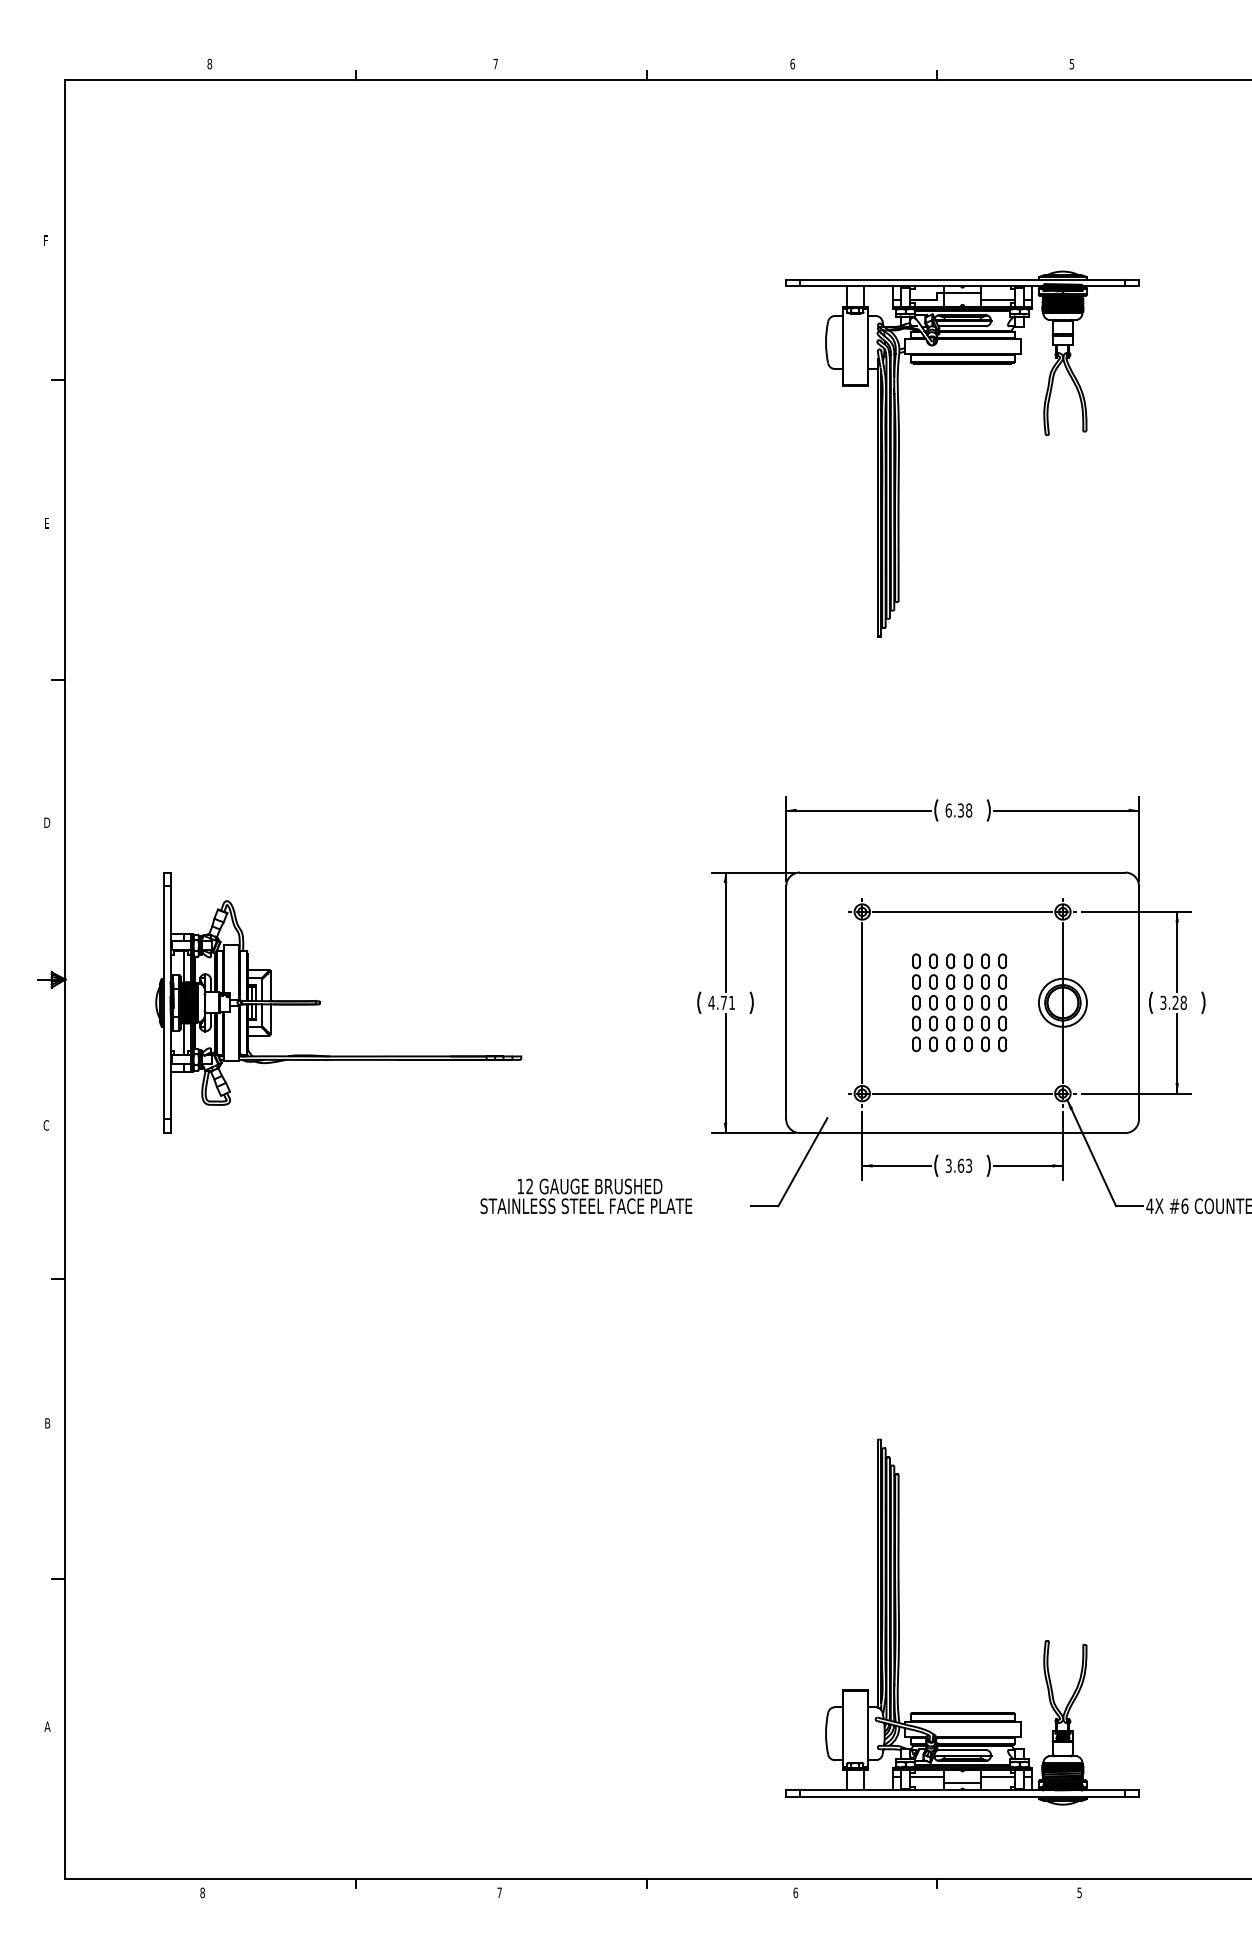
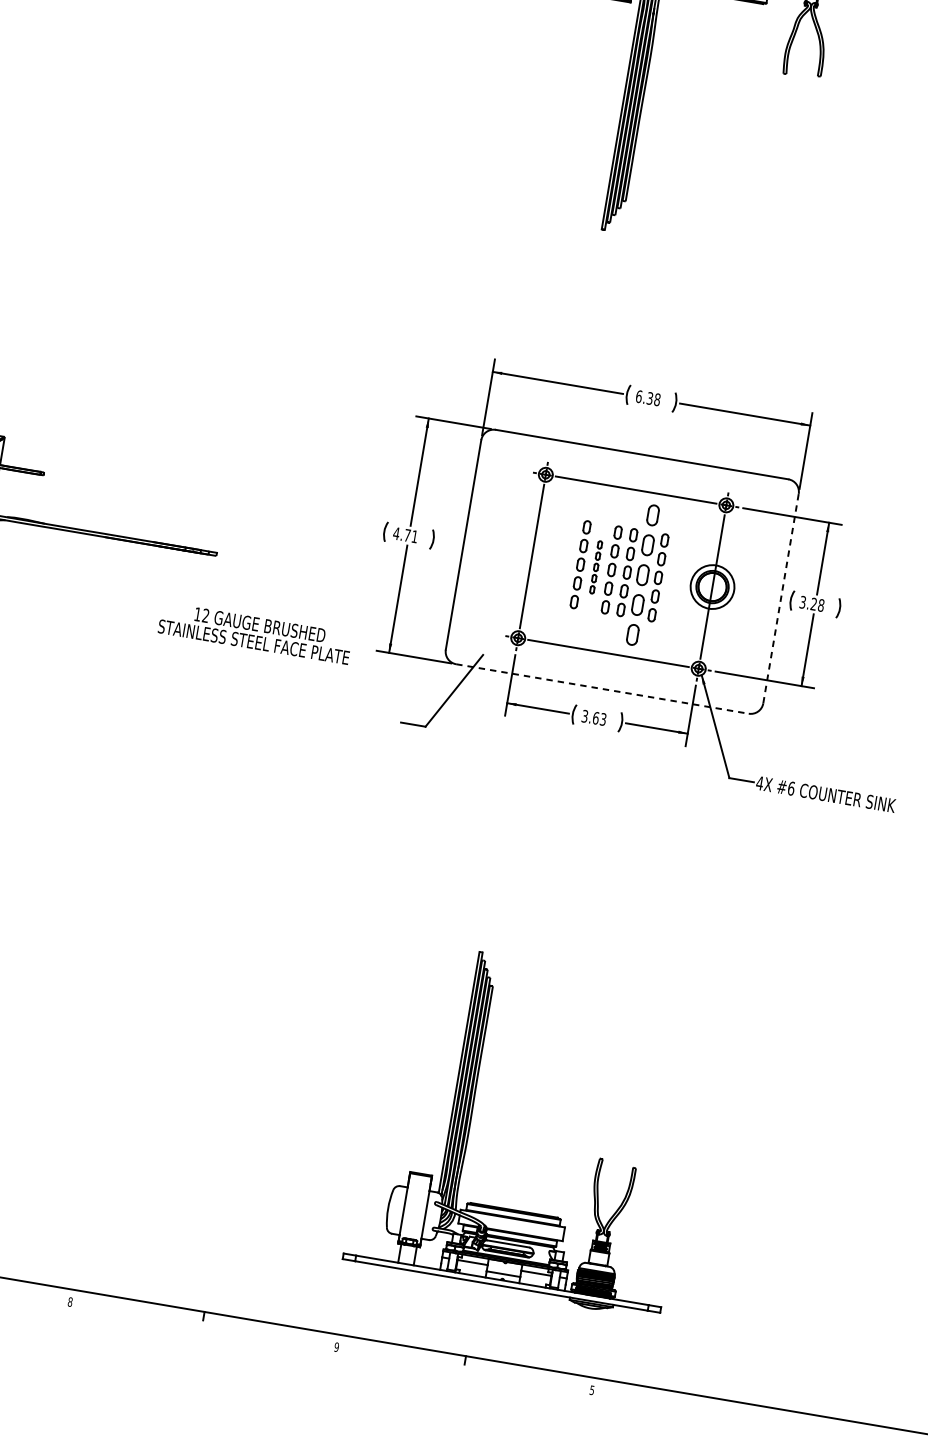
part: (933, 1002) -> (596, 567), size x0.6
part: (985, 1002) -> (642, 574), size x1.6
line: (1139, 1002) -> (781, 598), solid -> dashed
line: (962, 1133) -> (602, 689), solid -> dashed
text: (586, 1196) -> (255, 633), moved
text: (499, 1892) -> (70, 1301), 7 -> 8
text: (795, 1892) -> (336, 1346), 6 -> 9

